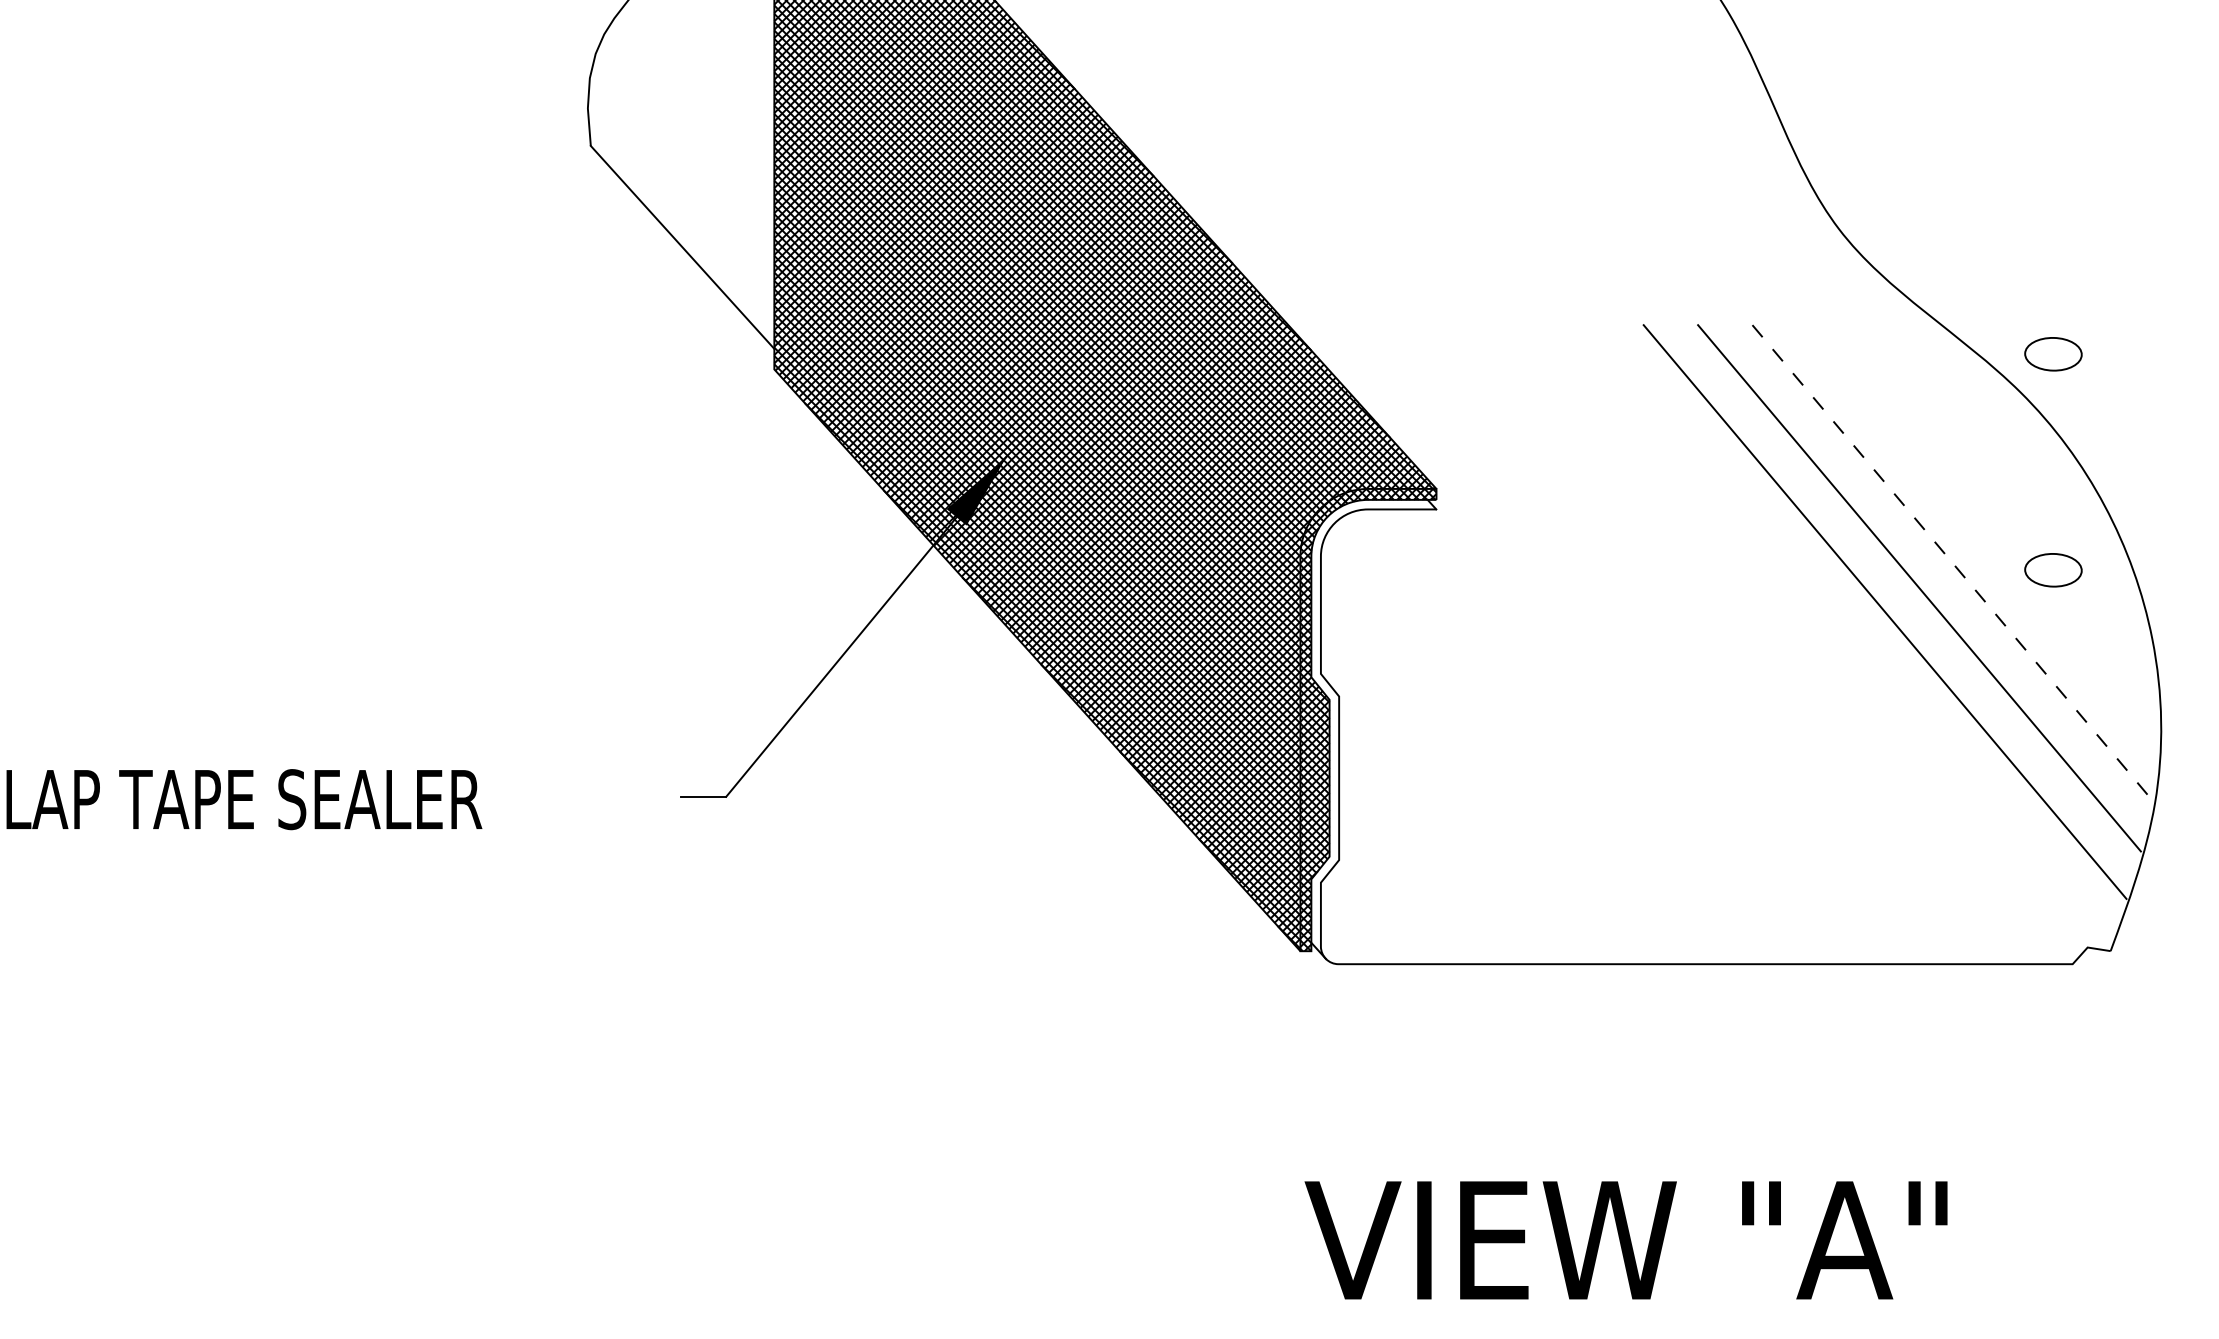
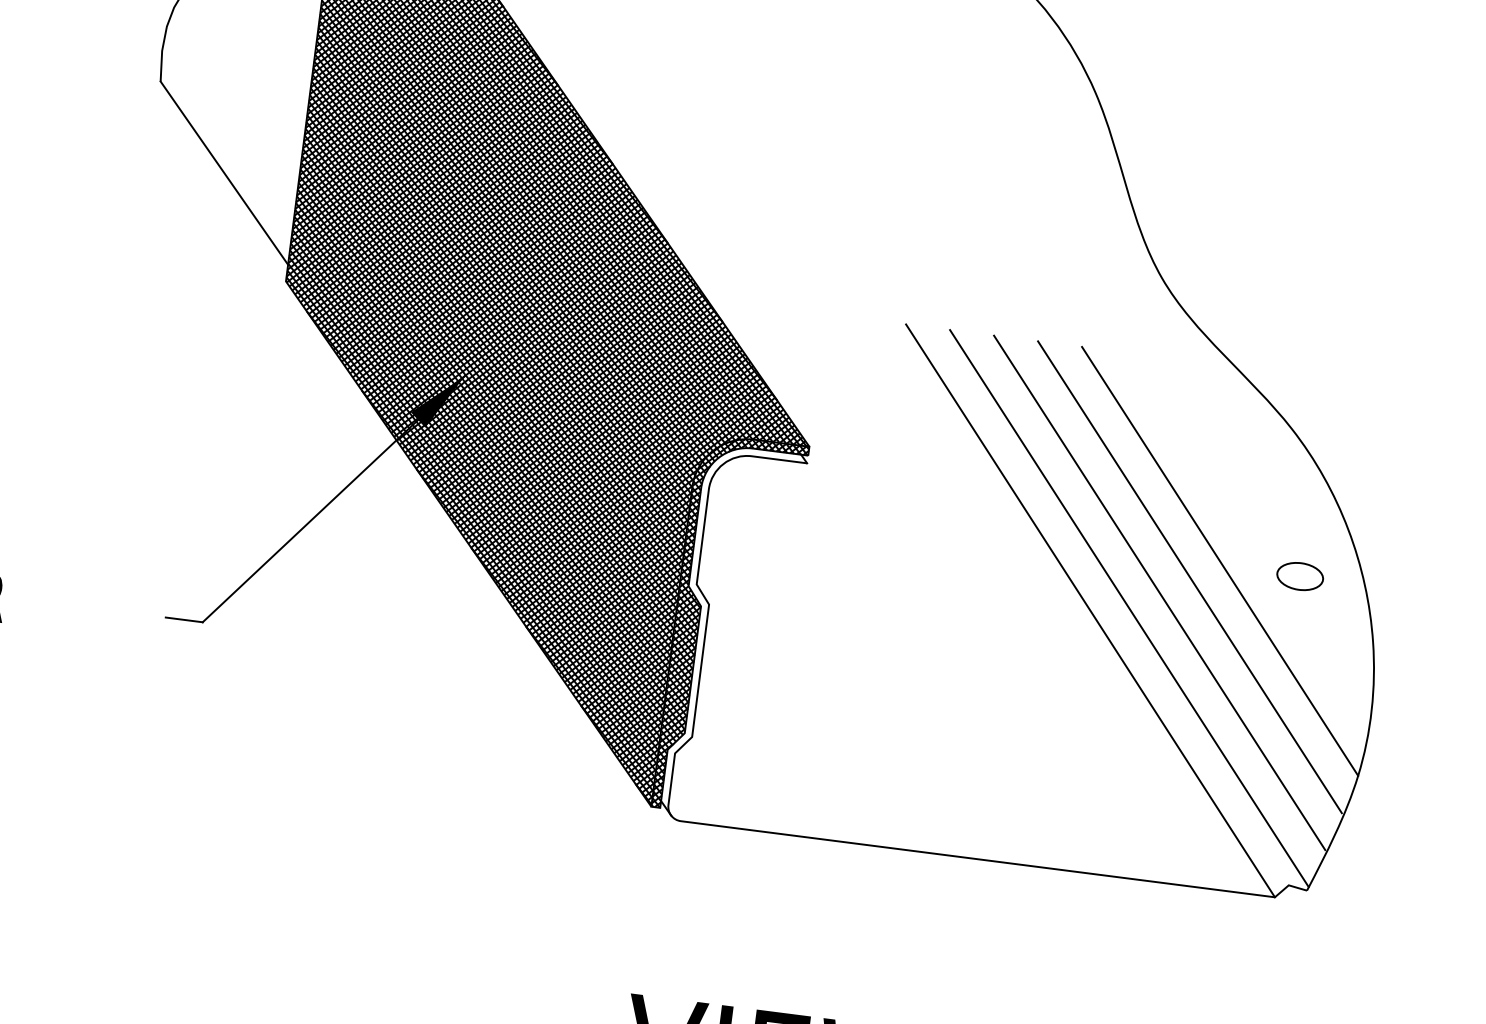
part: (2053, 354) -> (1322, 401), removed
line: (1953, 564) -> (1219, 561), dashed -> solid
line: (1850, 635) -> (1129, 608), added
line: (1803, 644) -> (1090, 610), added

